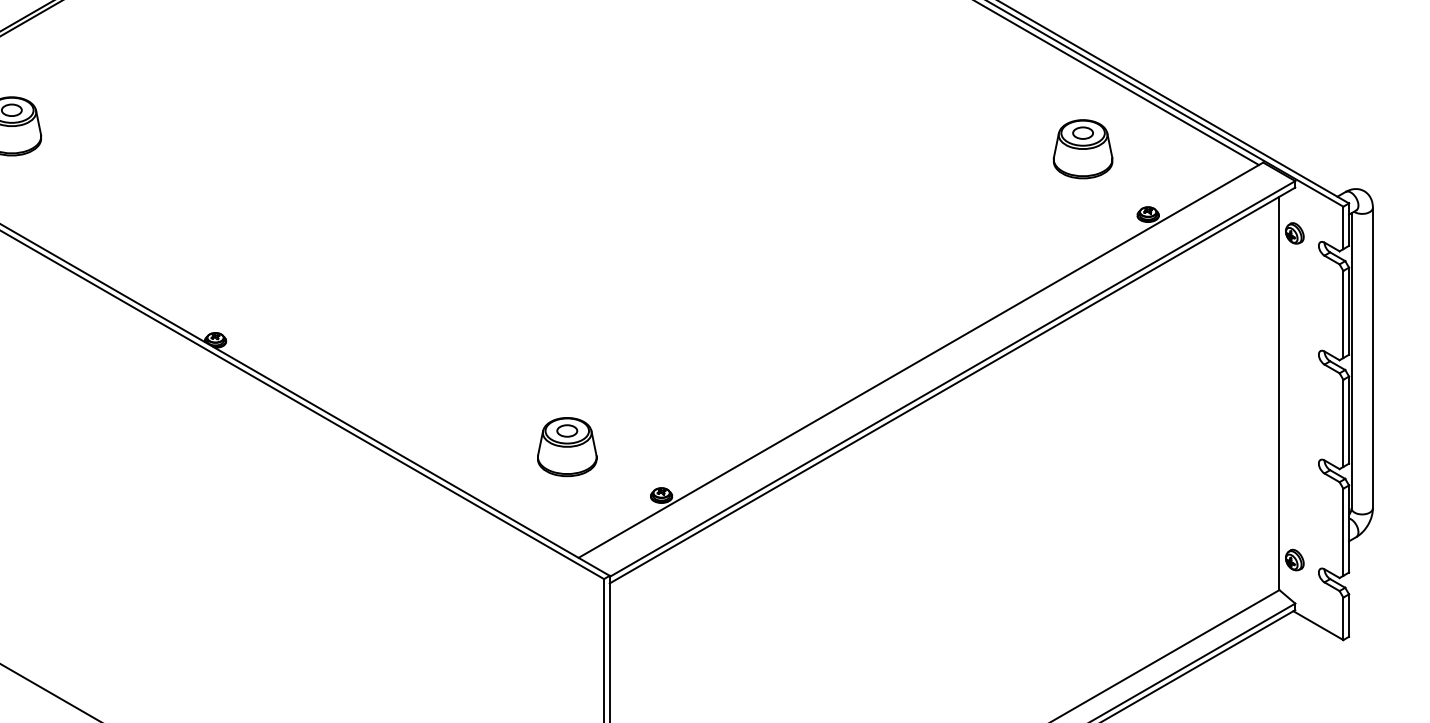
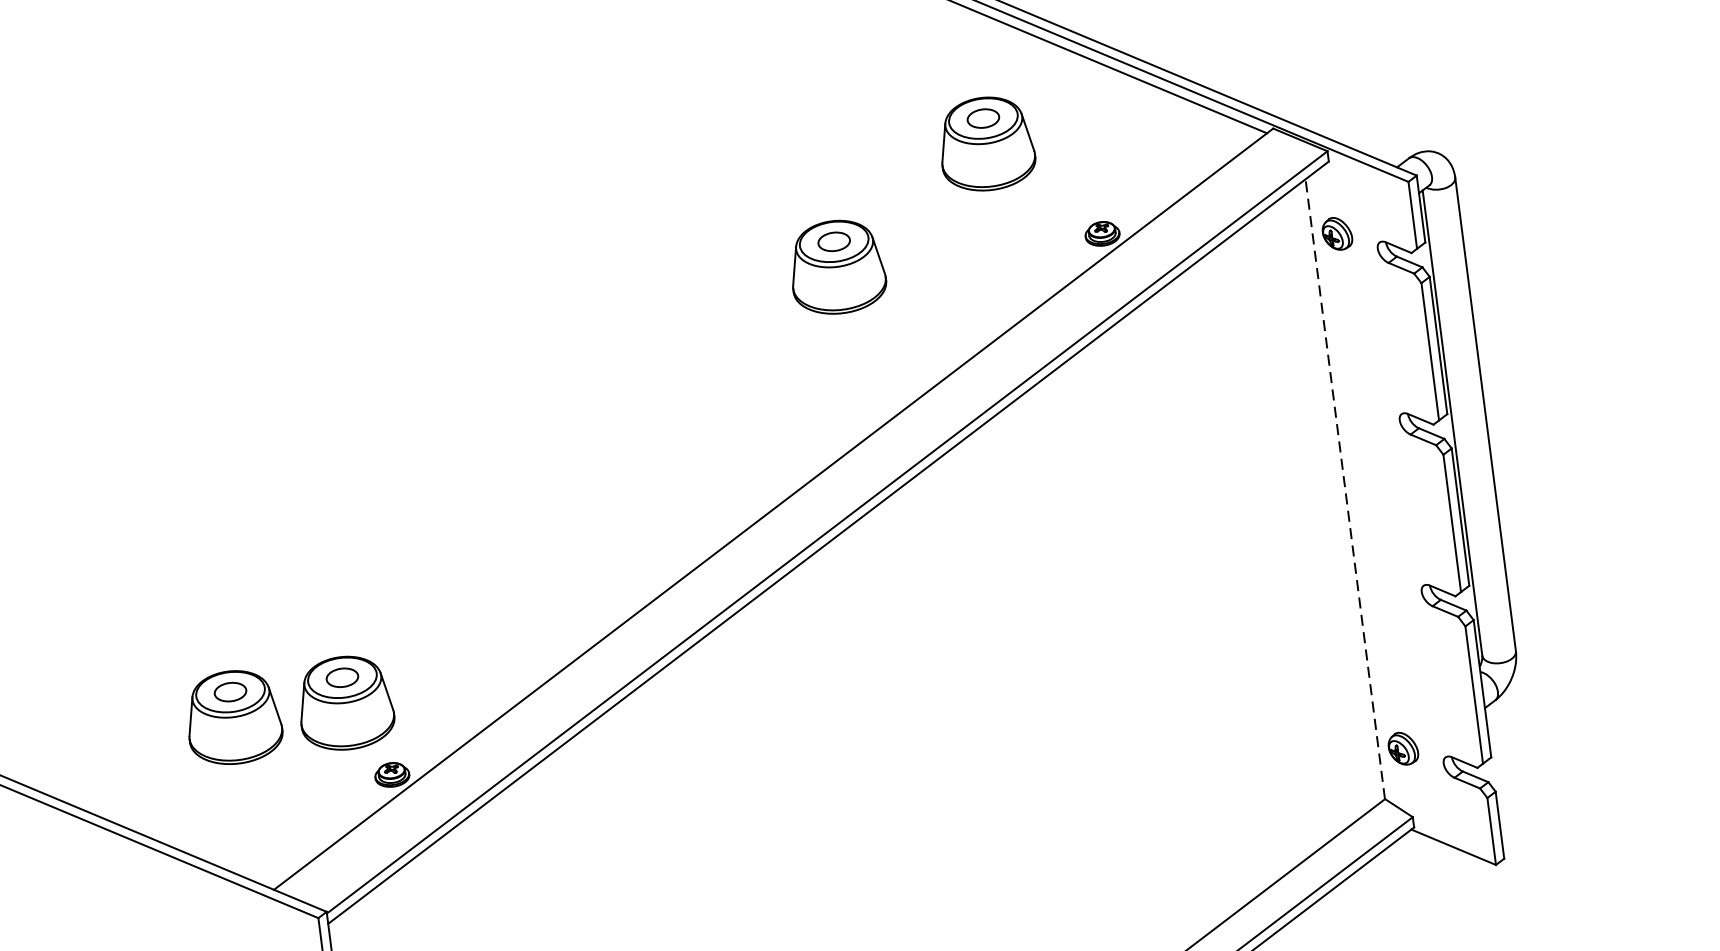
part: (979, 214) -> (836, 267), added
line: (1279, 393) -> (1345, 489), solid -> dashed
part: (638, 446) -> (345, 702), added

